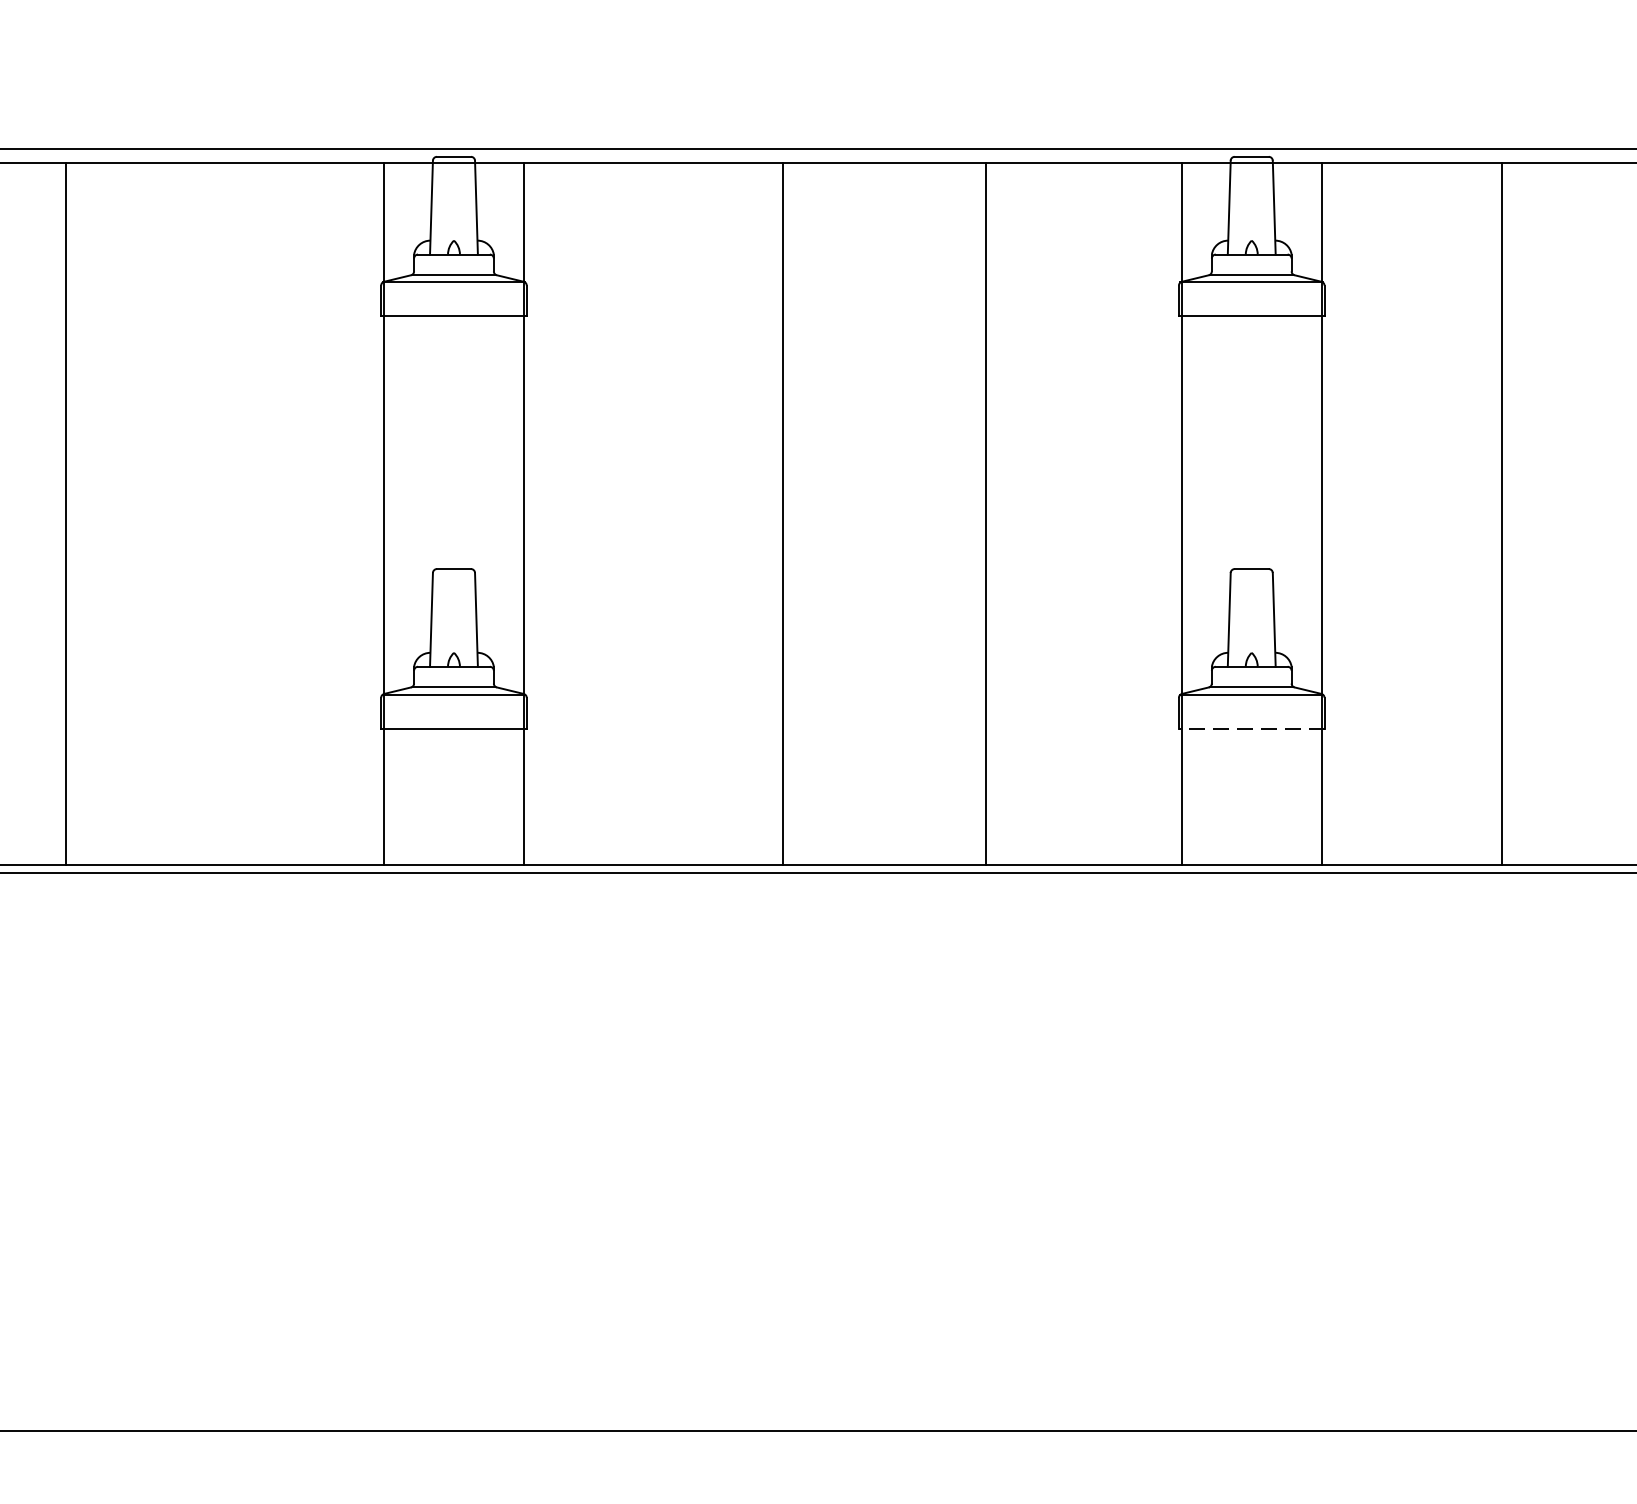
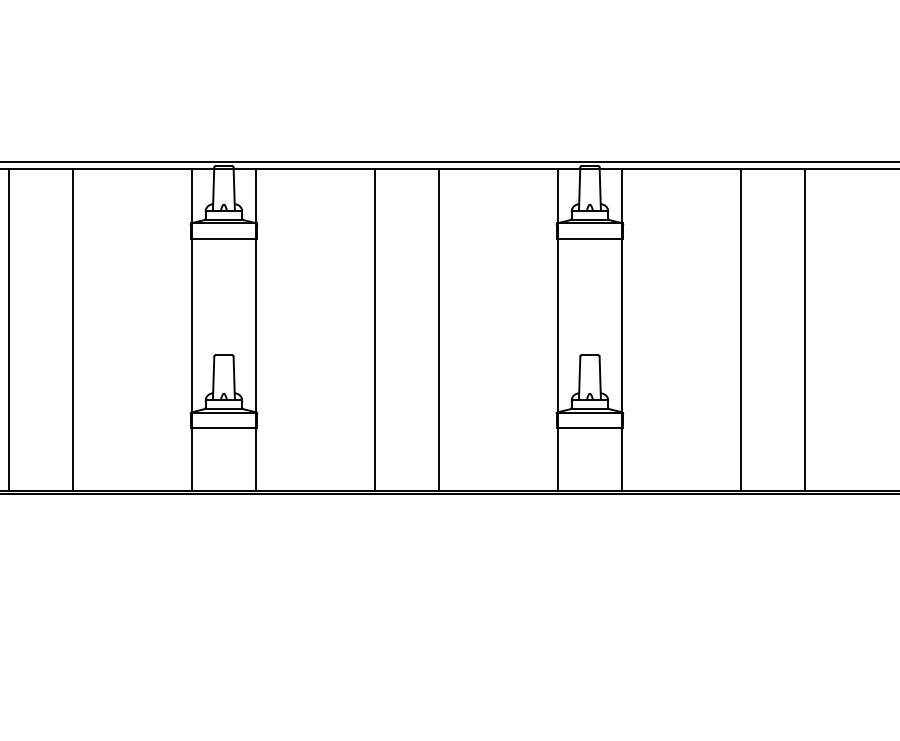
line: (65, 513) -> (72, 329), moved
line: (984, 513) -> (438, 329), moved
line: (1501, 513) -> (740, 329), moved
line: (1250, 729) -> (589, 428), dashed -> solid

